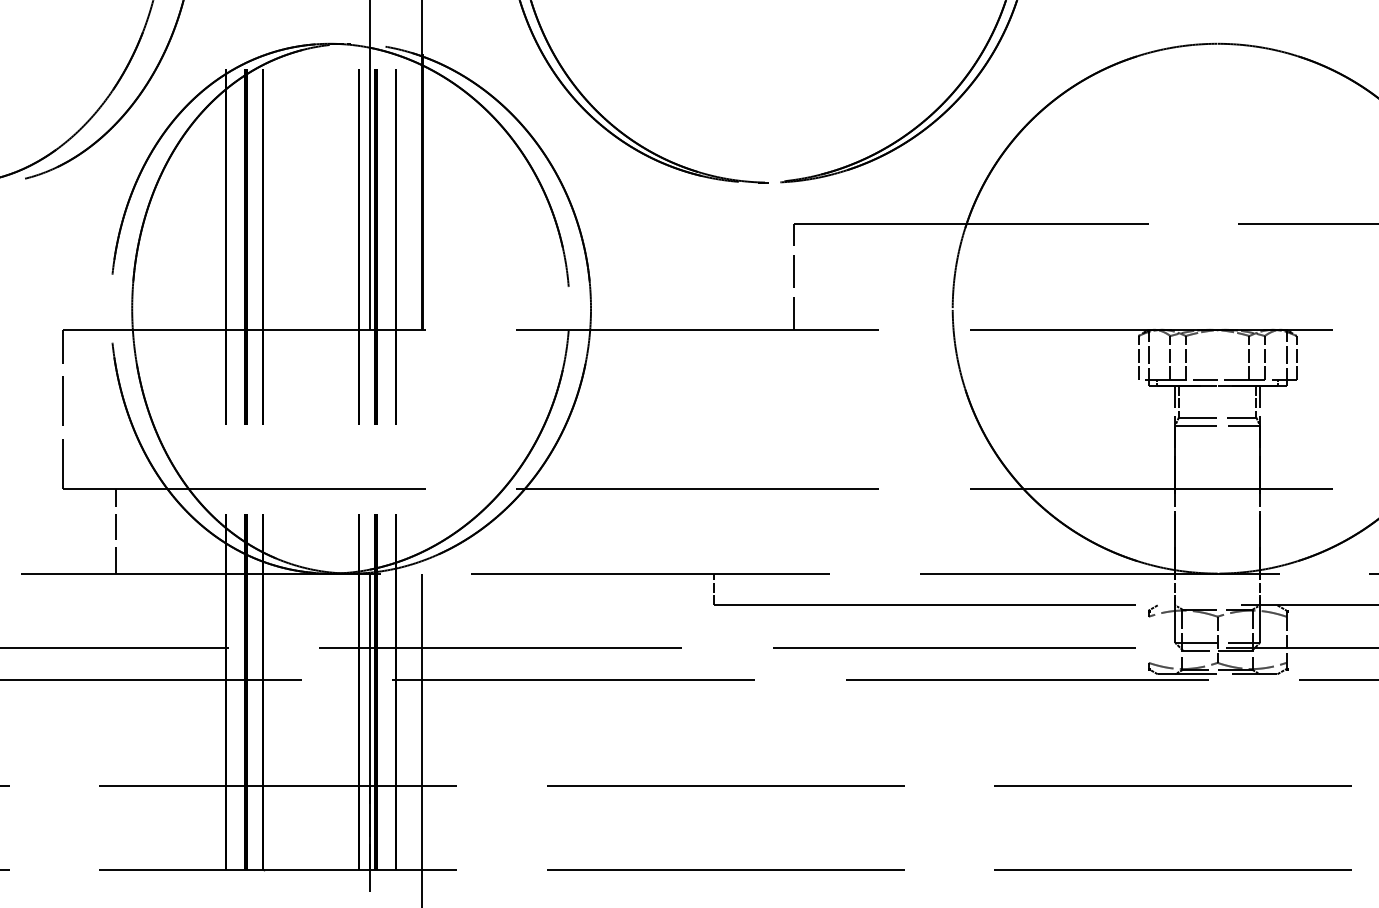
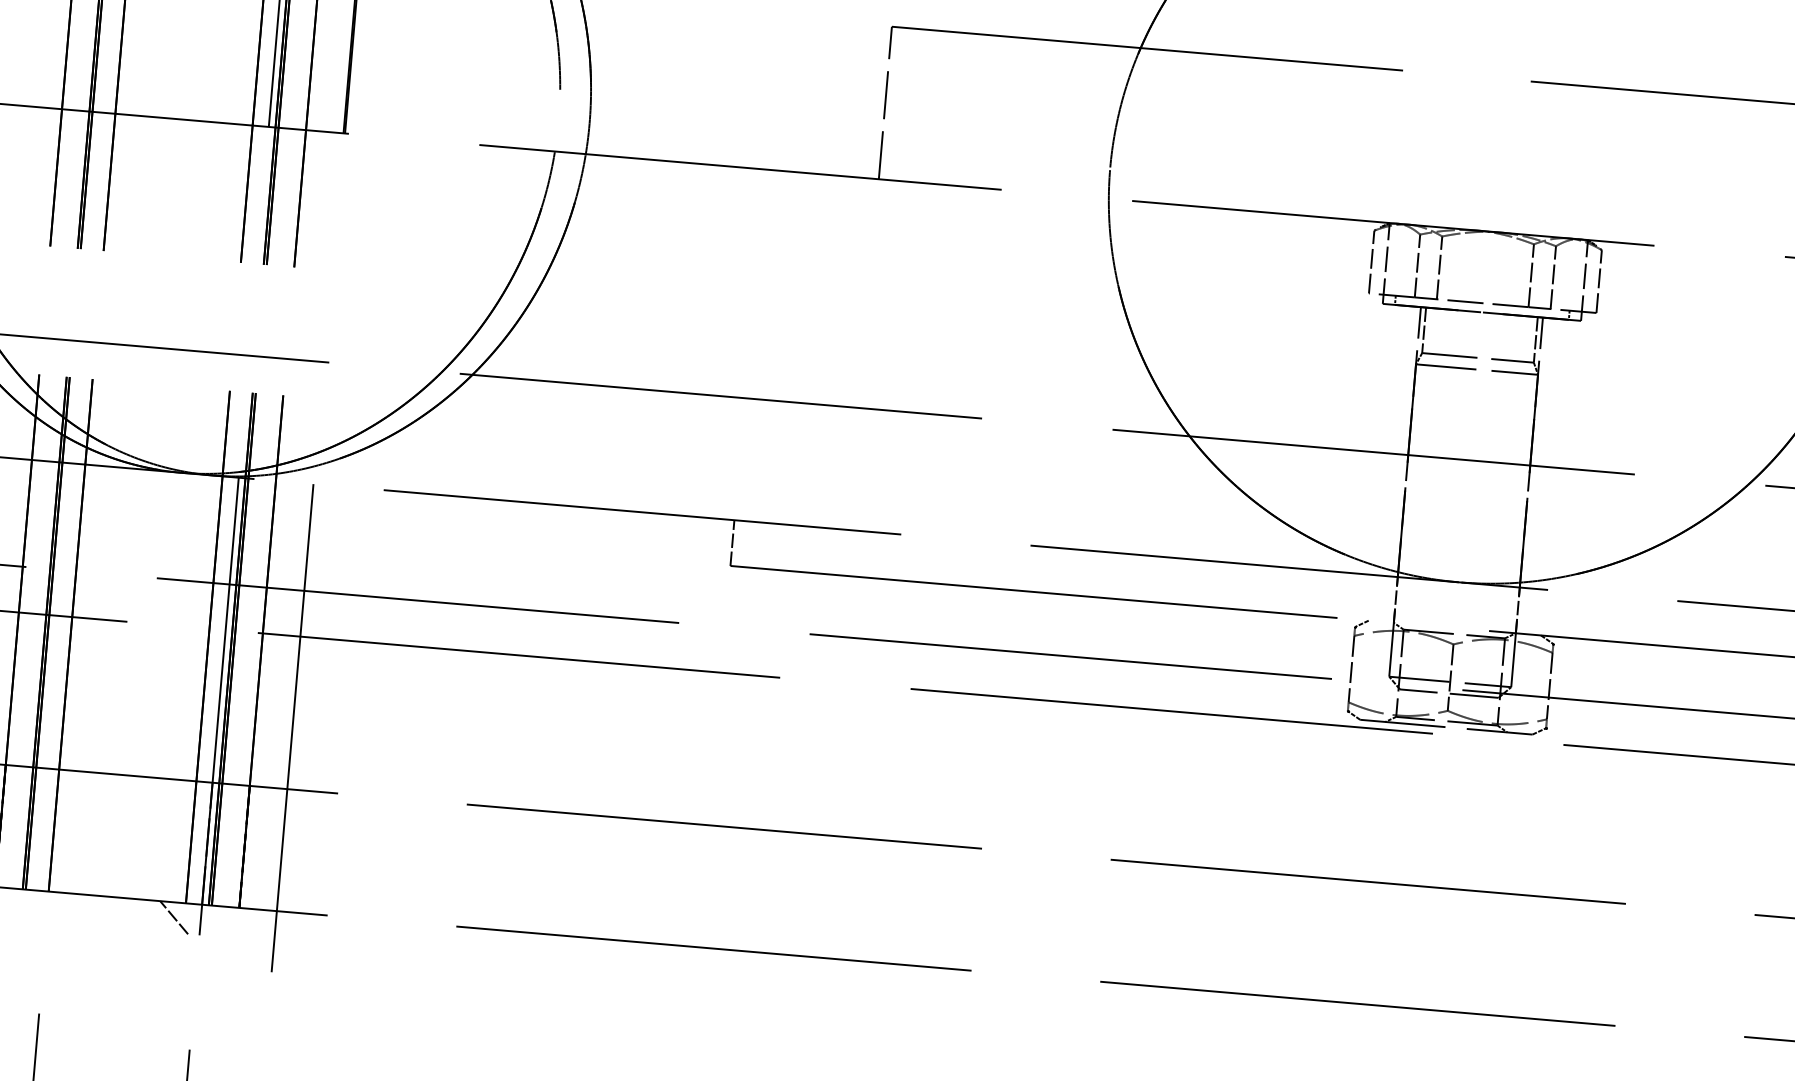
line: (1148, 639) -> (1351, 668), added
line: (351, 880) -> (174, 917), added

